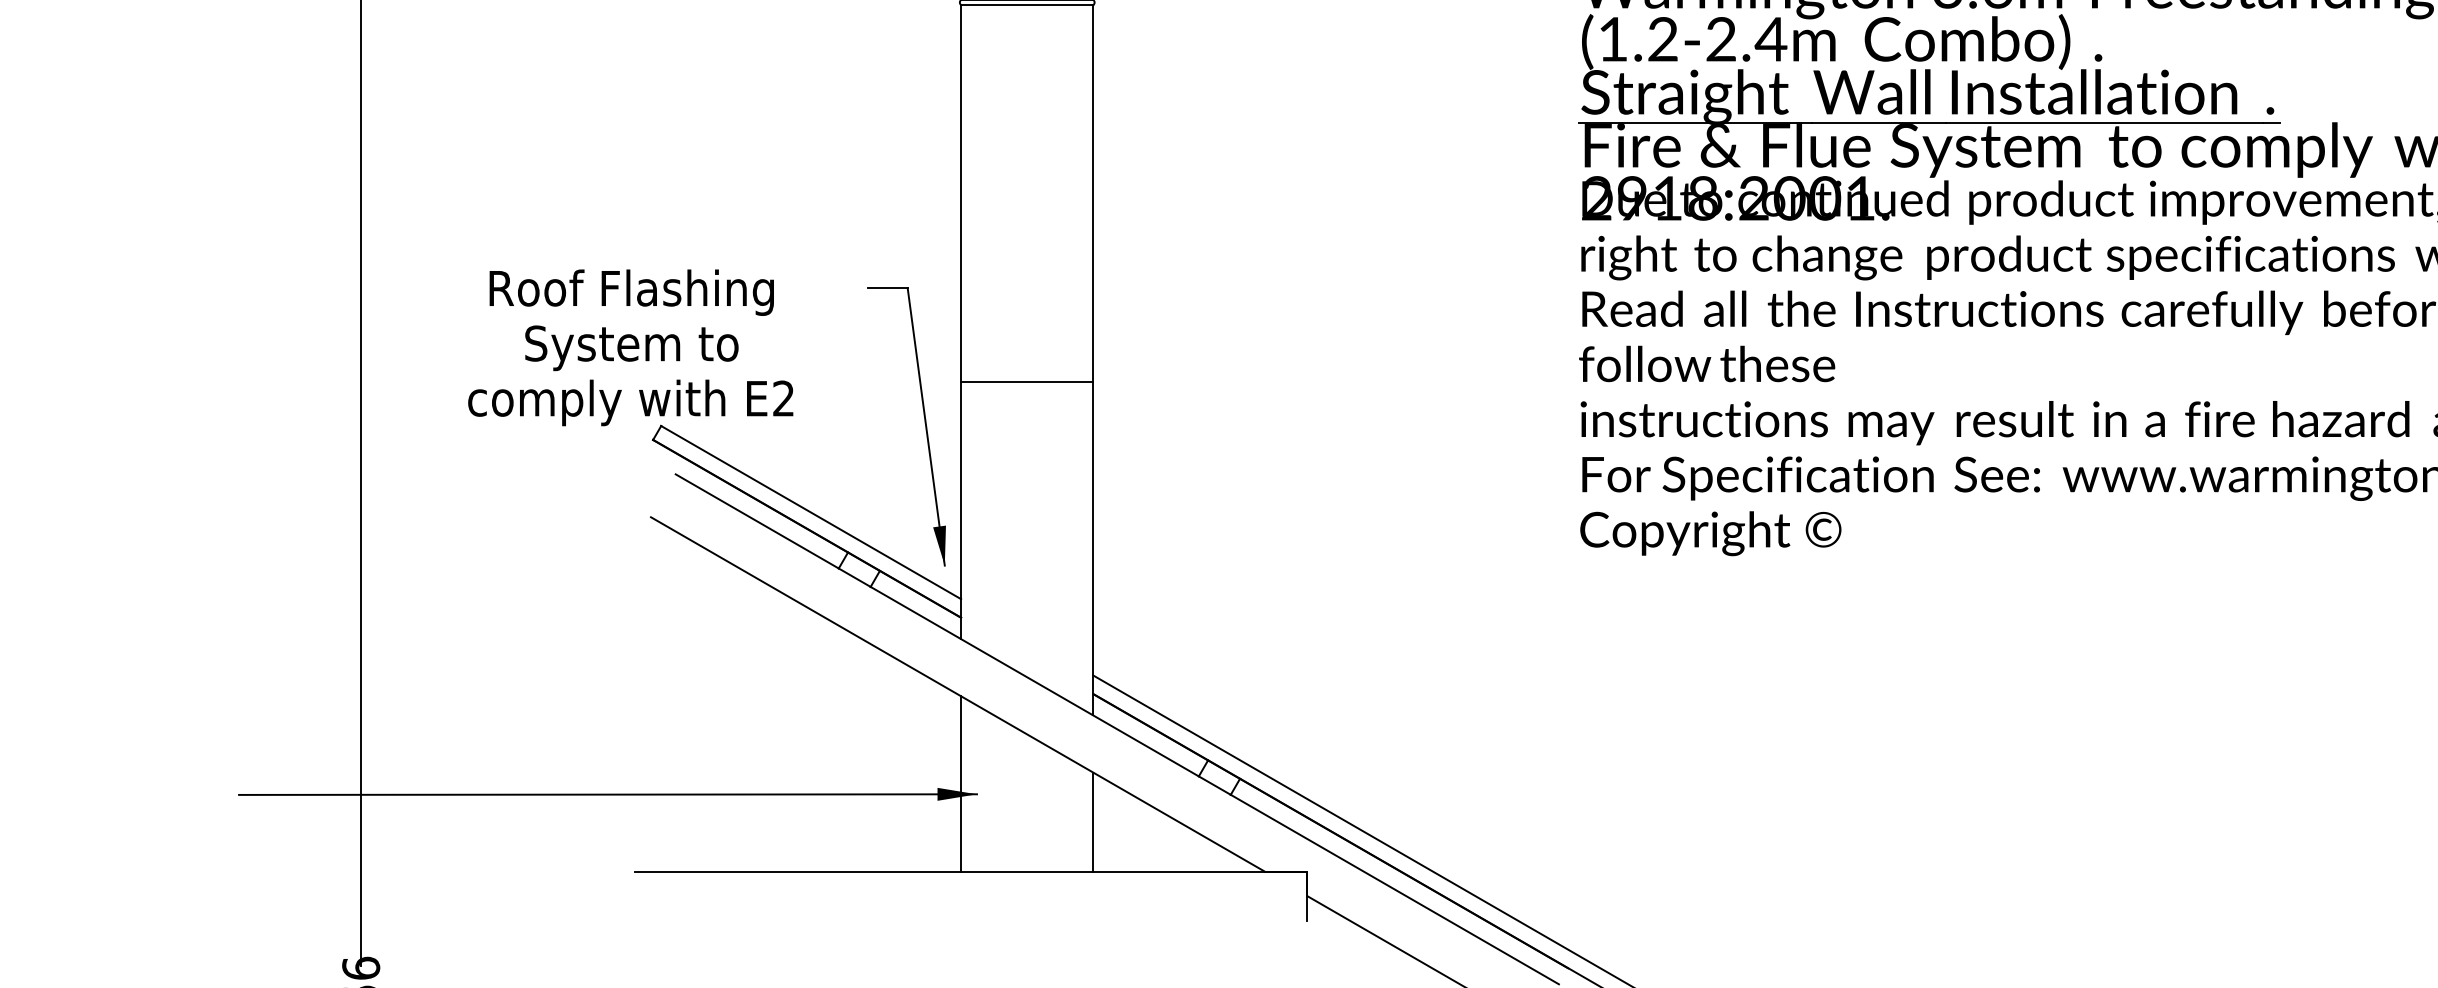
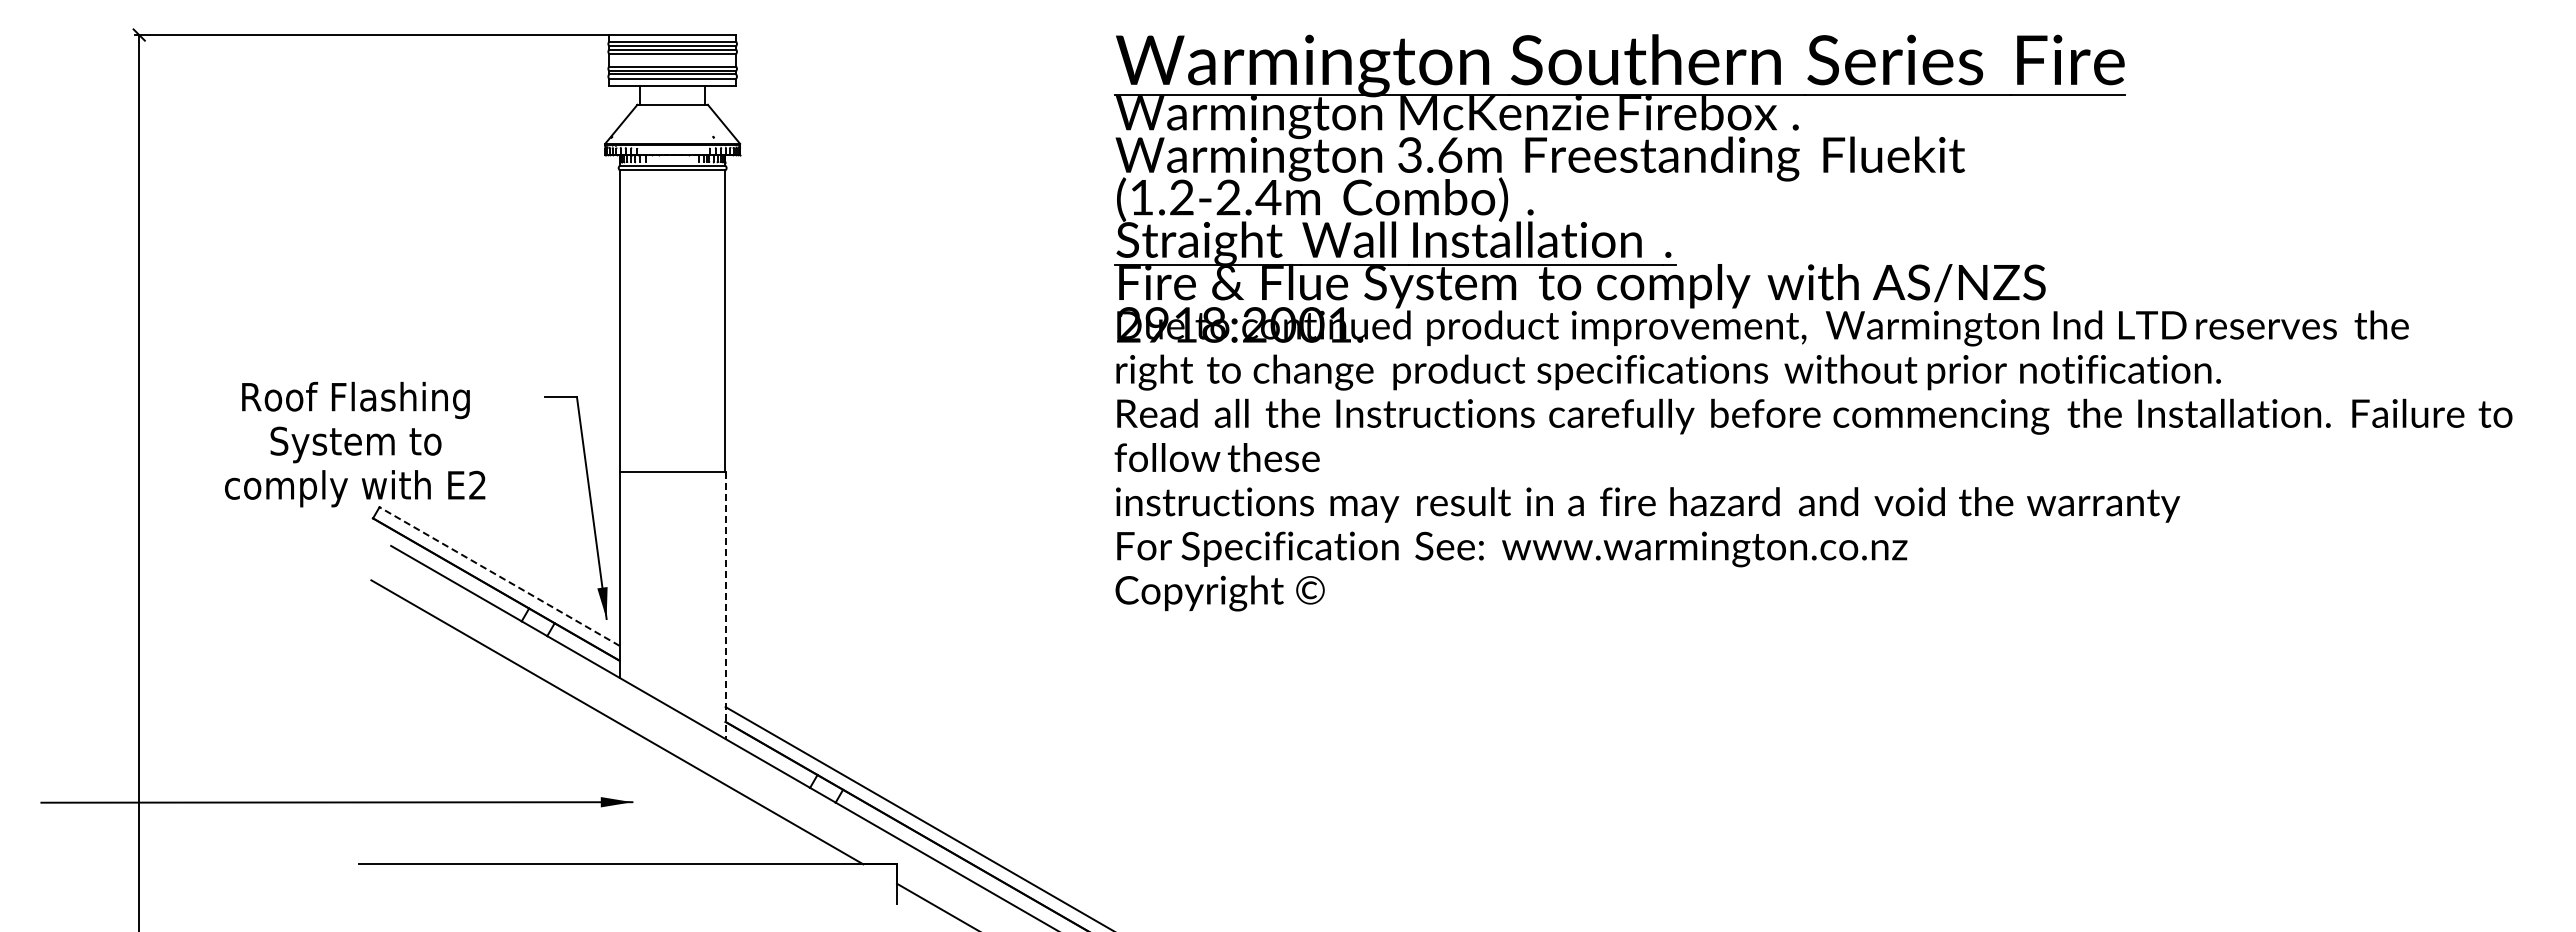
line: (811, 512) -> (499, 576), solid -> dashed
line: (1093, 548) -> (725, 605), solid -> dashed
line: (960, 783) -> (619, 793), removed
line: (1093, 822) -> (725, 824), removed

